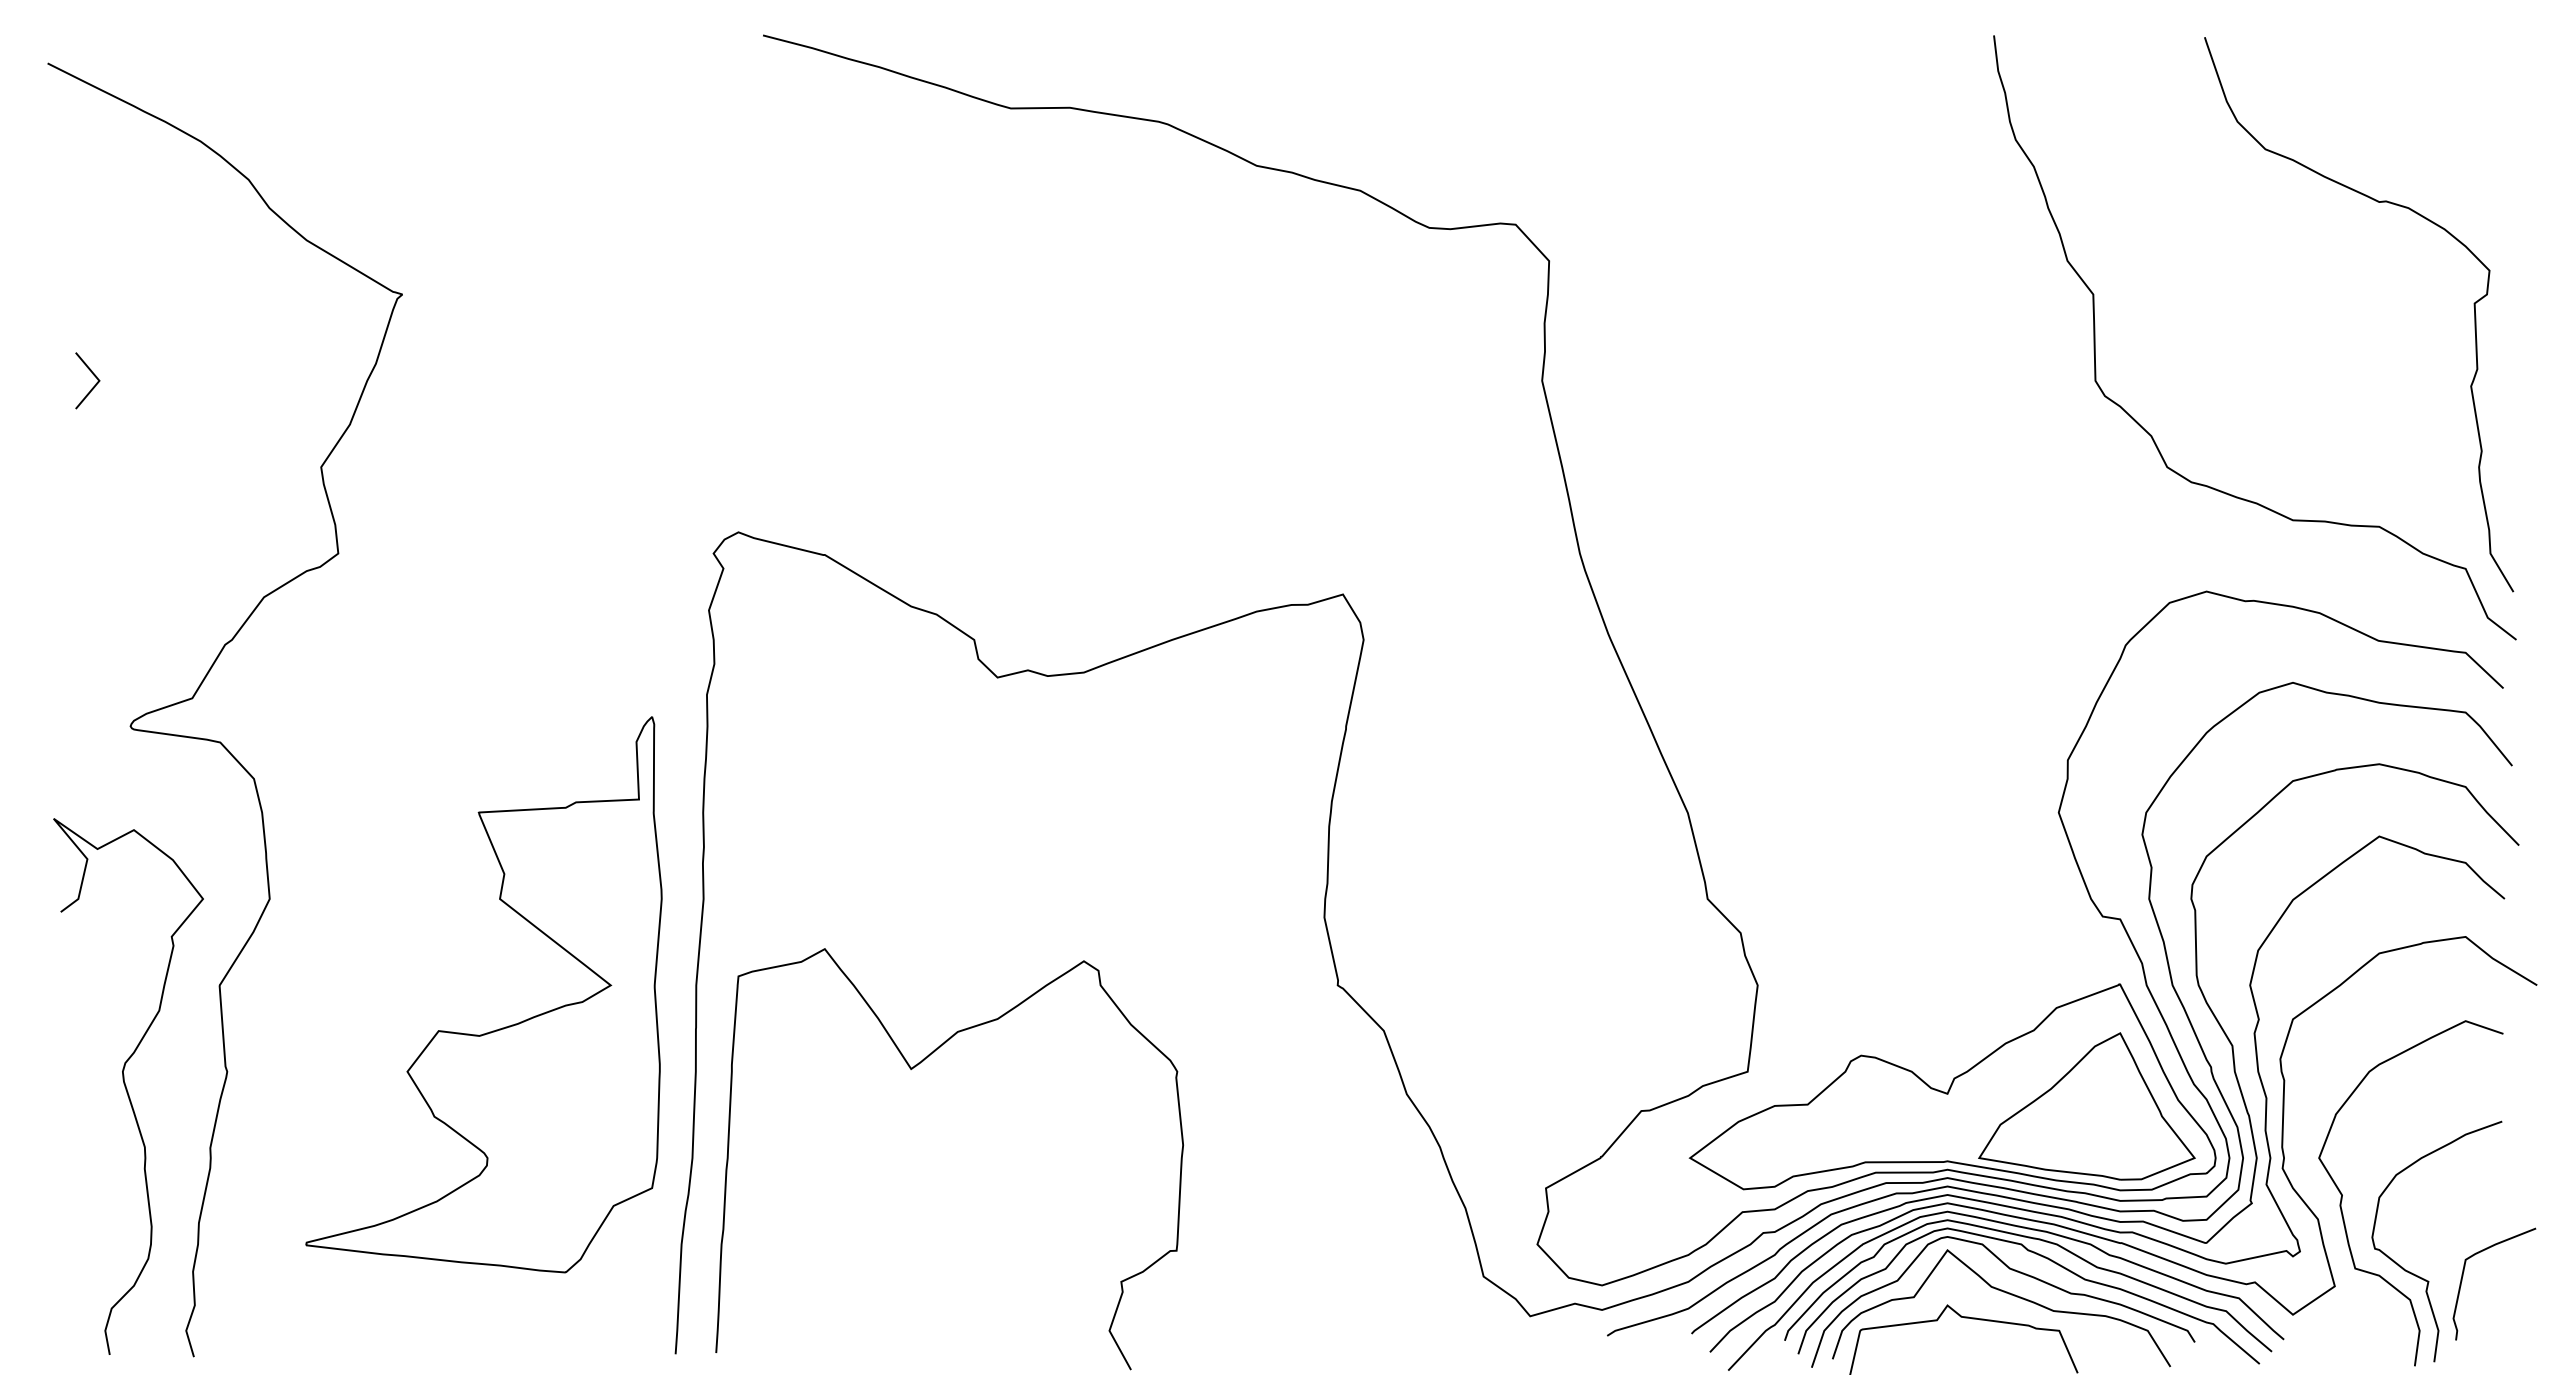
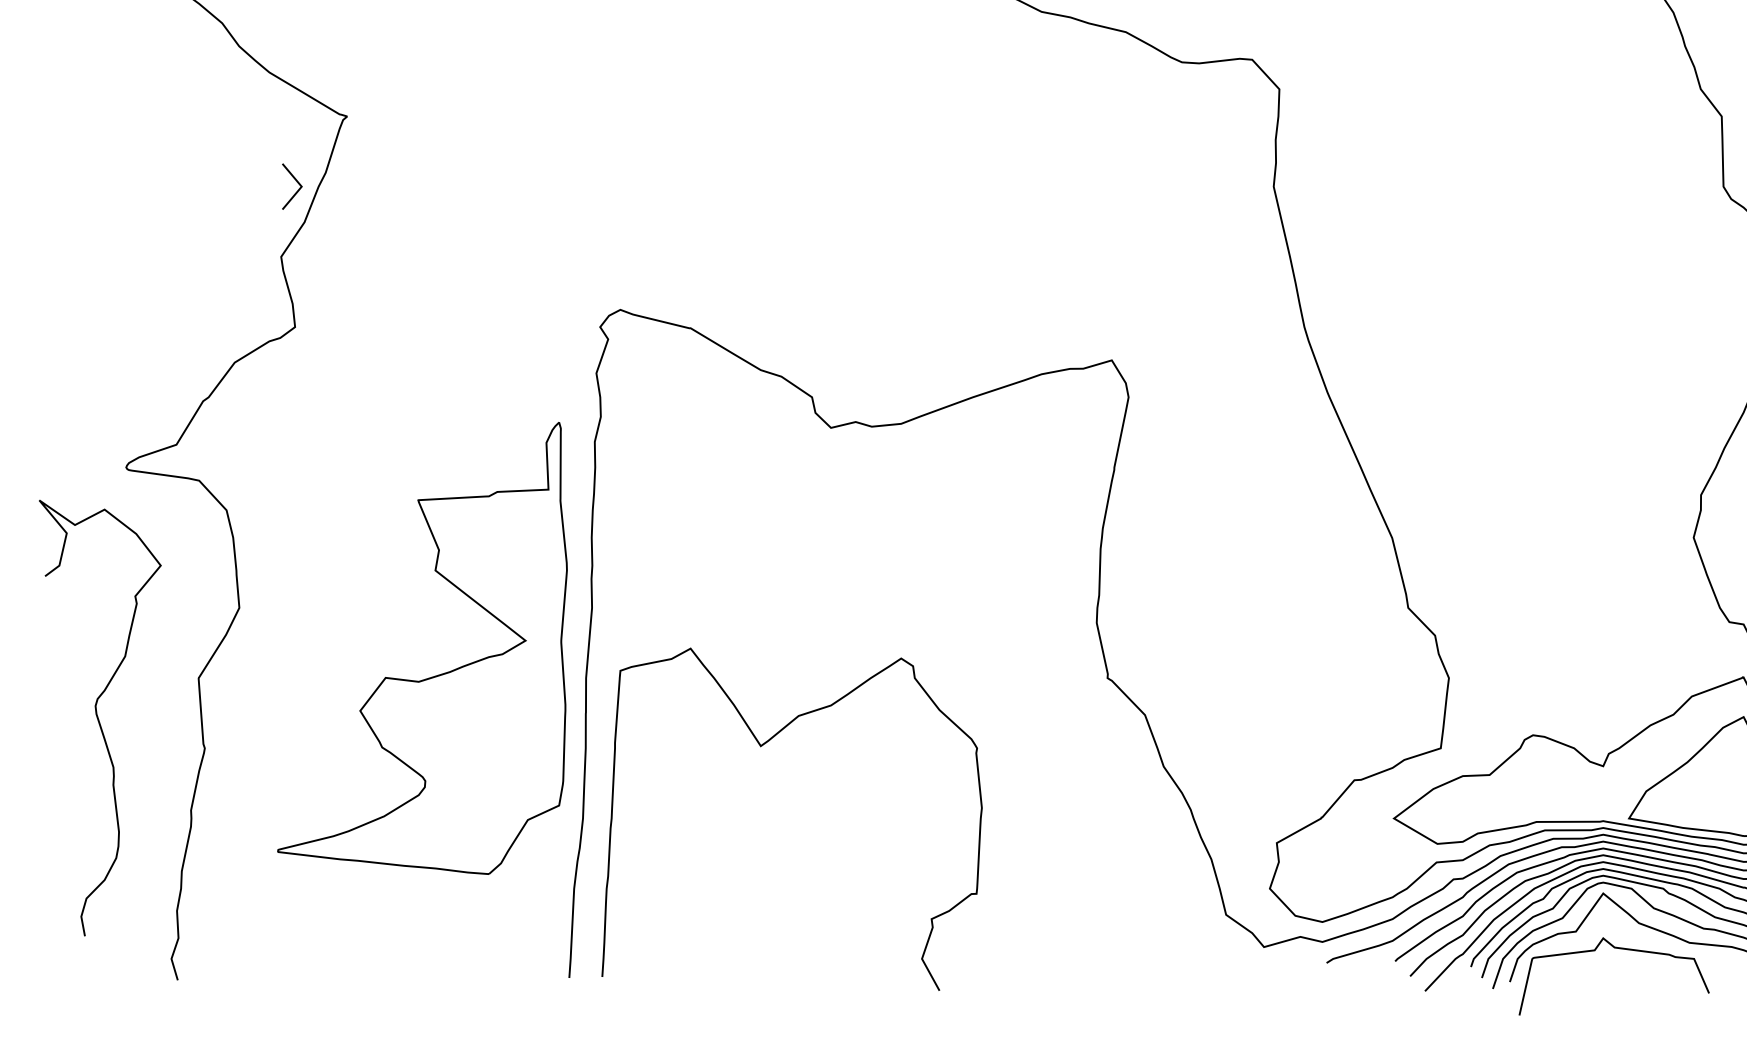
line: (92, 374) -> (296, 181), moved
part: (492, 1030) -> (429, 677), moved
curve: (126, 1086) -> (98, 718), moved

